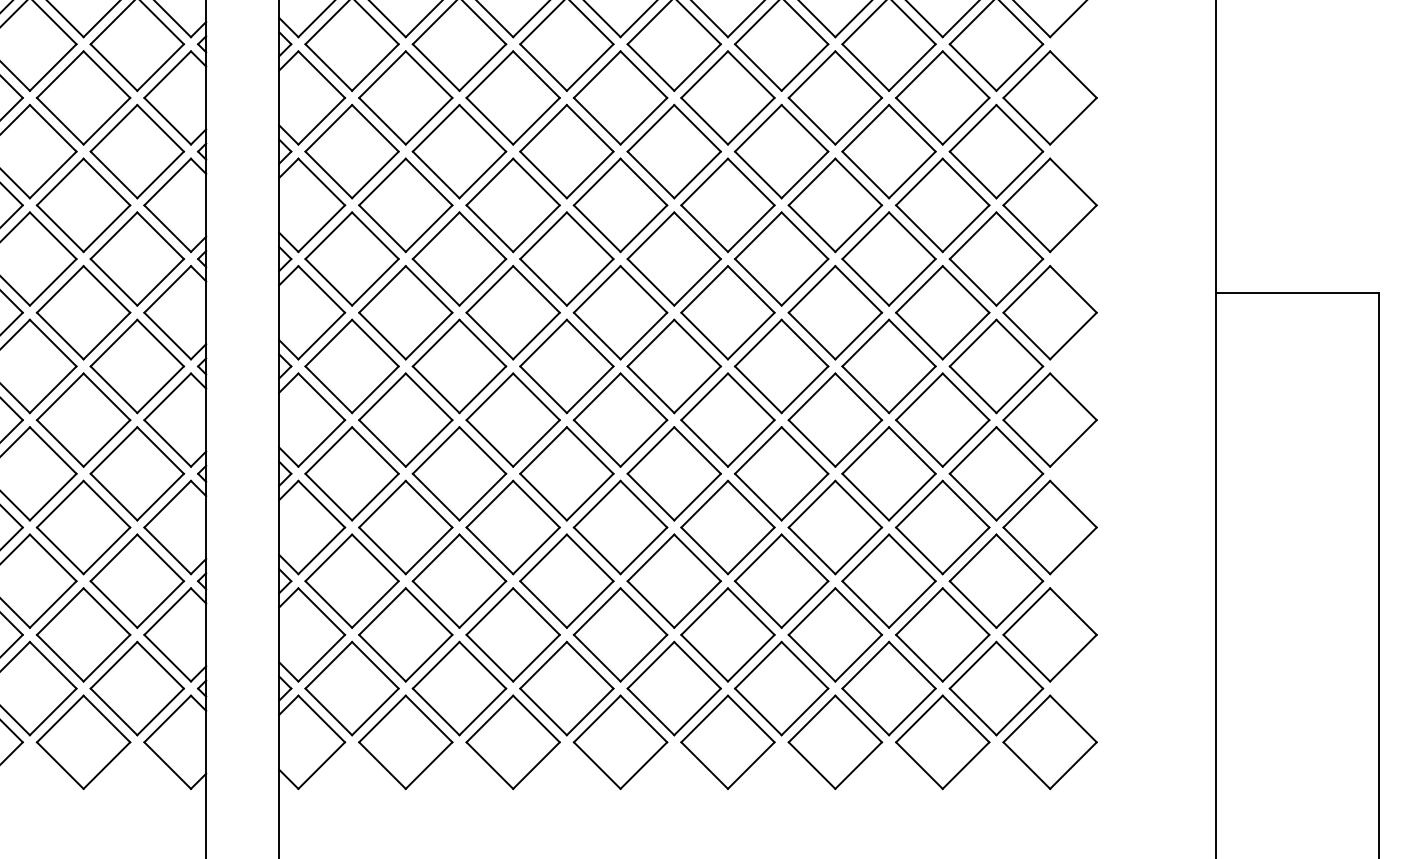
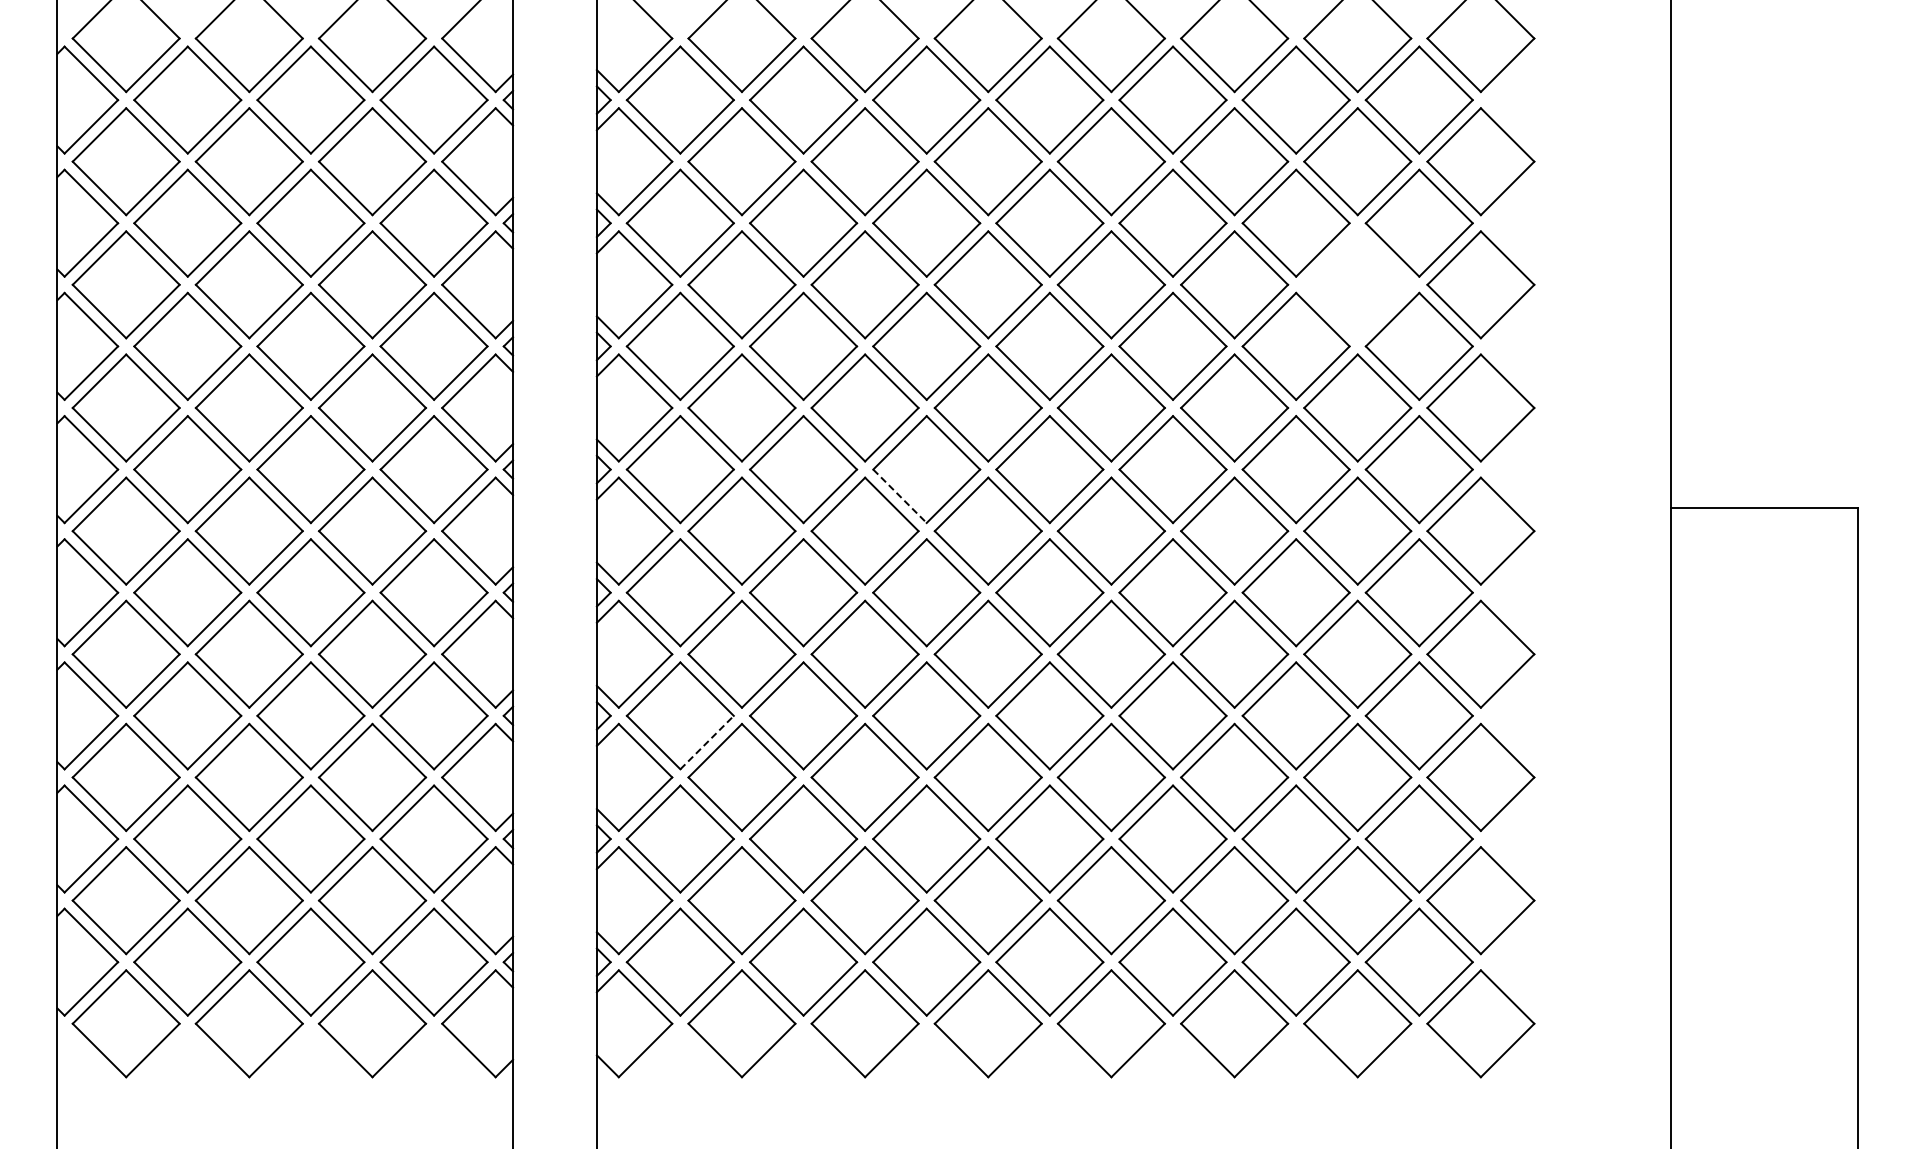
part: (942, 97) -> (1357, 284), removed
line: (543, 282) -> (899, 496), solid -> dashed
line: (375, 497) -> (707, 742), solid -> dashed

